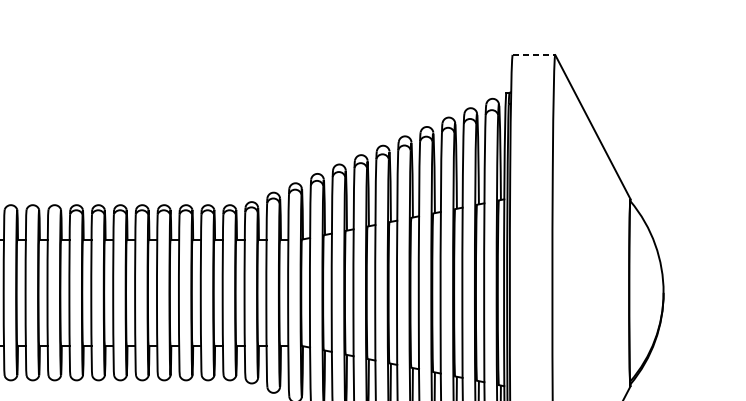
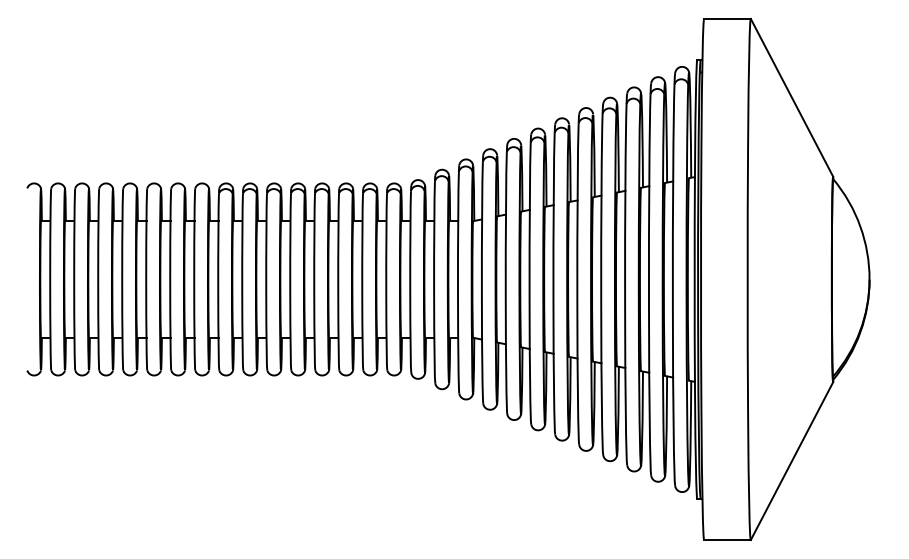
line: (534, 54) -> (727, 18), dashed -> solid

